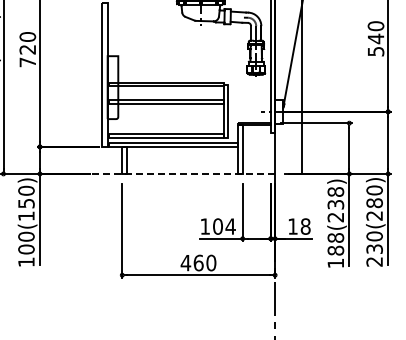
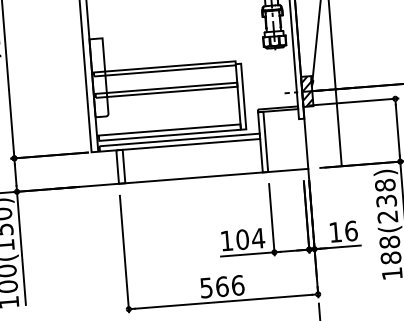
hatch: (279, 111) -> (307, 91), added
line: (170, 173) -> (178, 178), dashed -> solid
text: (305, 226) -> (351, 231), 18 -> 16
text: (198, 262) -> (222, 286), 460 -> 566

